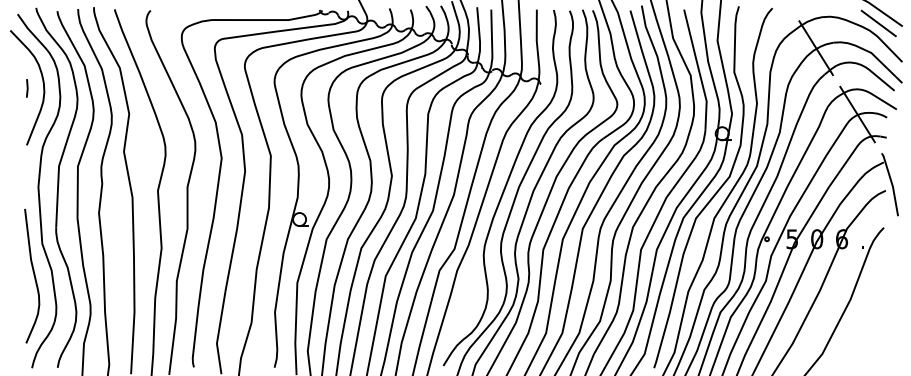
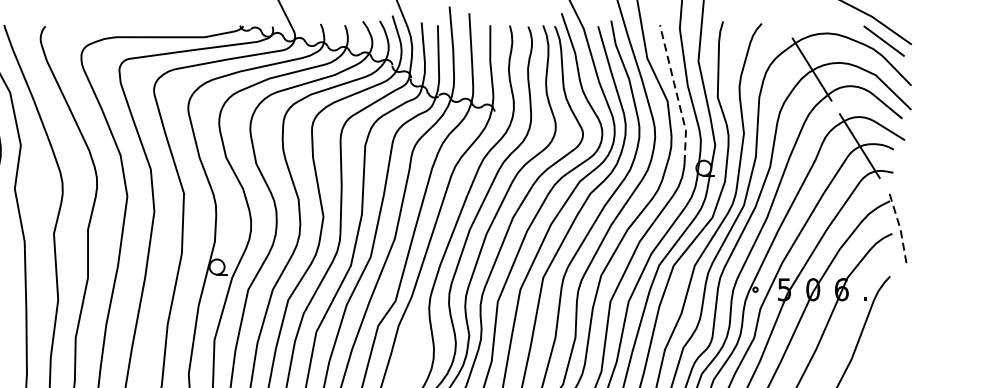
line: (698, 69) -> (676, 94), solid -> dashed
line: (891, 183) -> (898, 225), solid -> dashed

